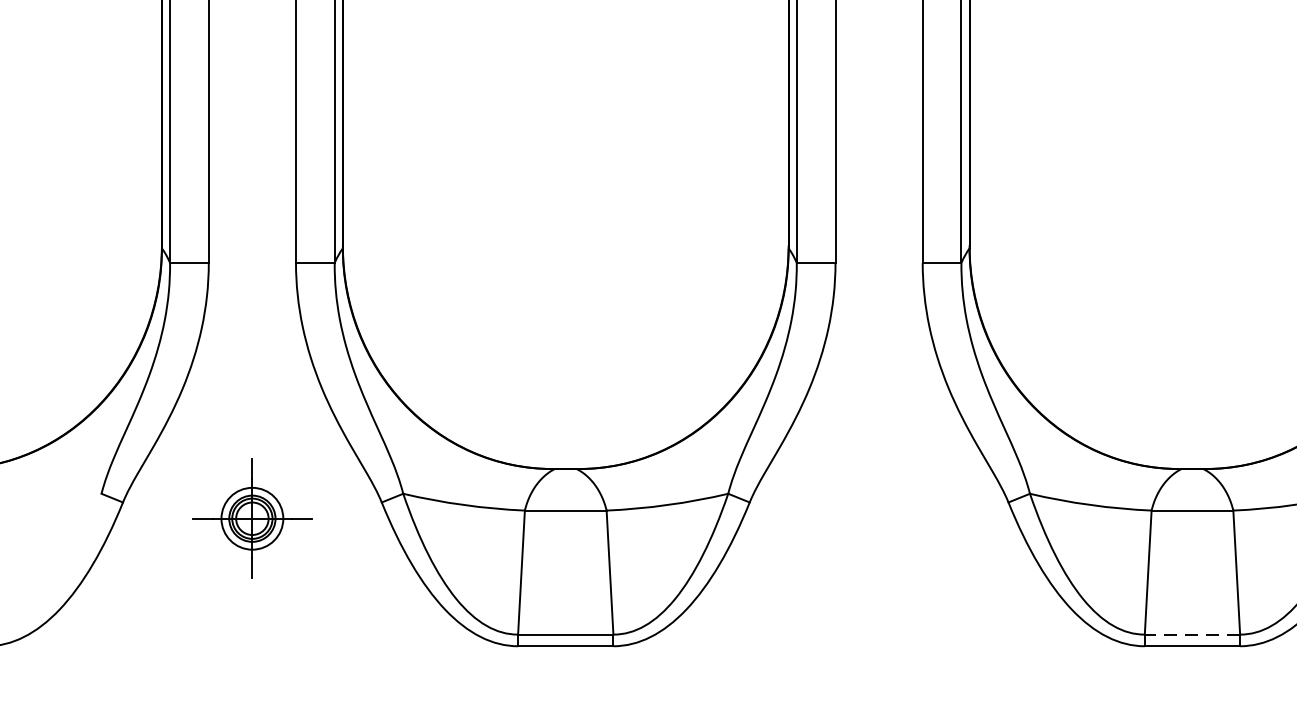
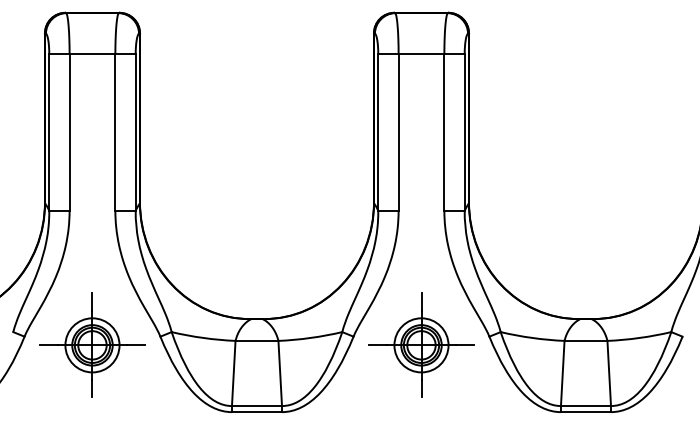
part: (252, 517) -> (92, 344), size x1.67
part: (879, 517) -> (421, 344), added
line: (1191, 635) -> (585, 406), dashed -> solid

